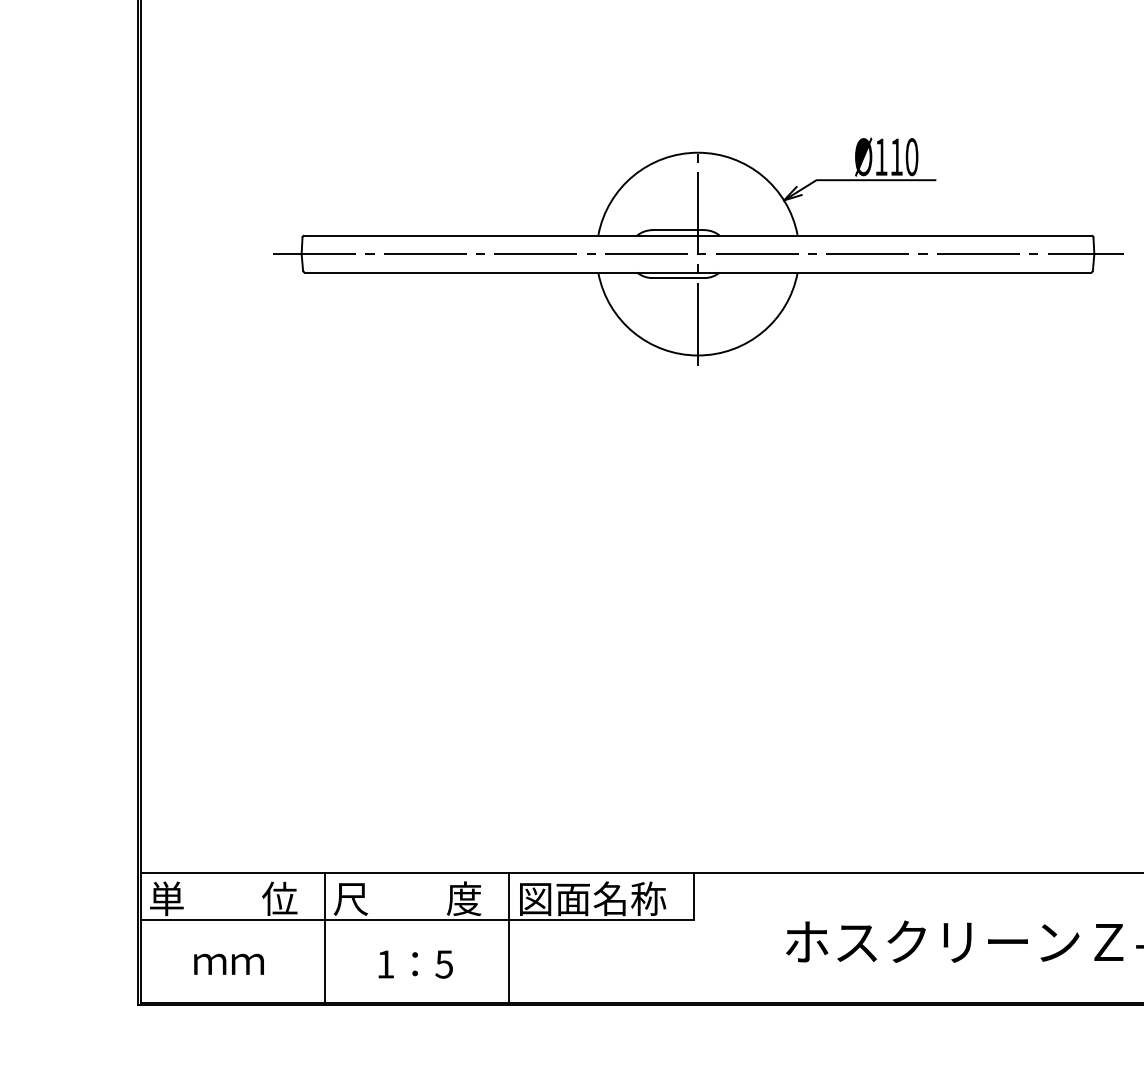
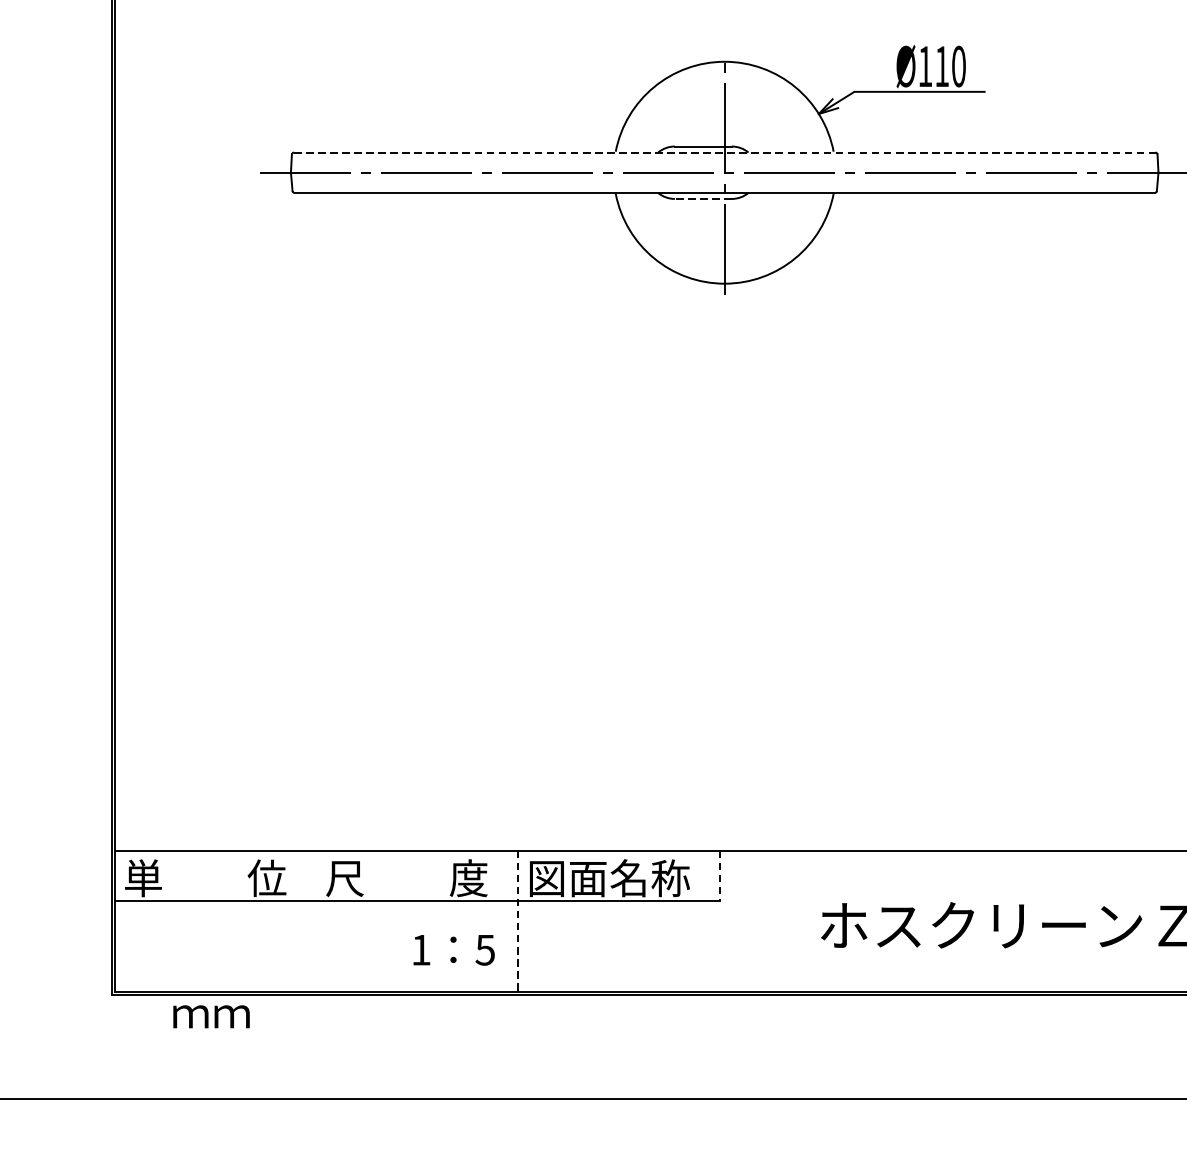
line: (698, 235) -> (725, 152), solid -> dashed
line: (678, 278) -> (703, 199), solid -> dashed
line: (693, 896) -> (719, 875), solid -> dashed
line: (324, 937) -> (315, 920), removed
line: (509, 937) -> (518, 920), solid -> dashed
text: (228, 963) -> (210, 1015), moved
text: (415, 964) -> (453, 950), moved

